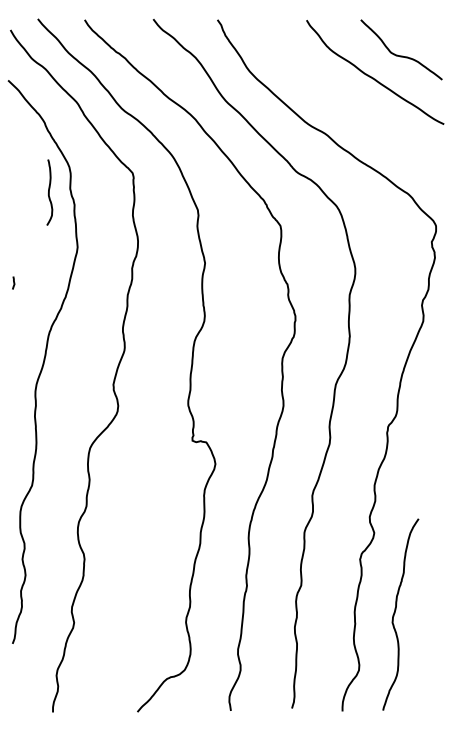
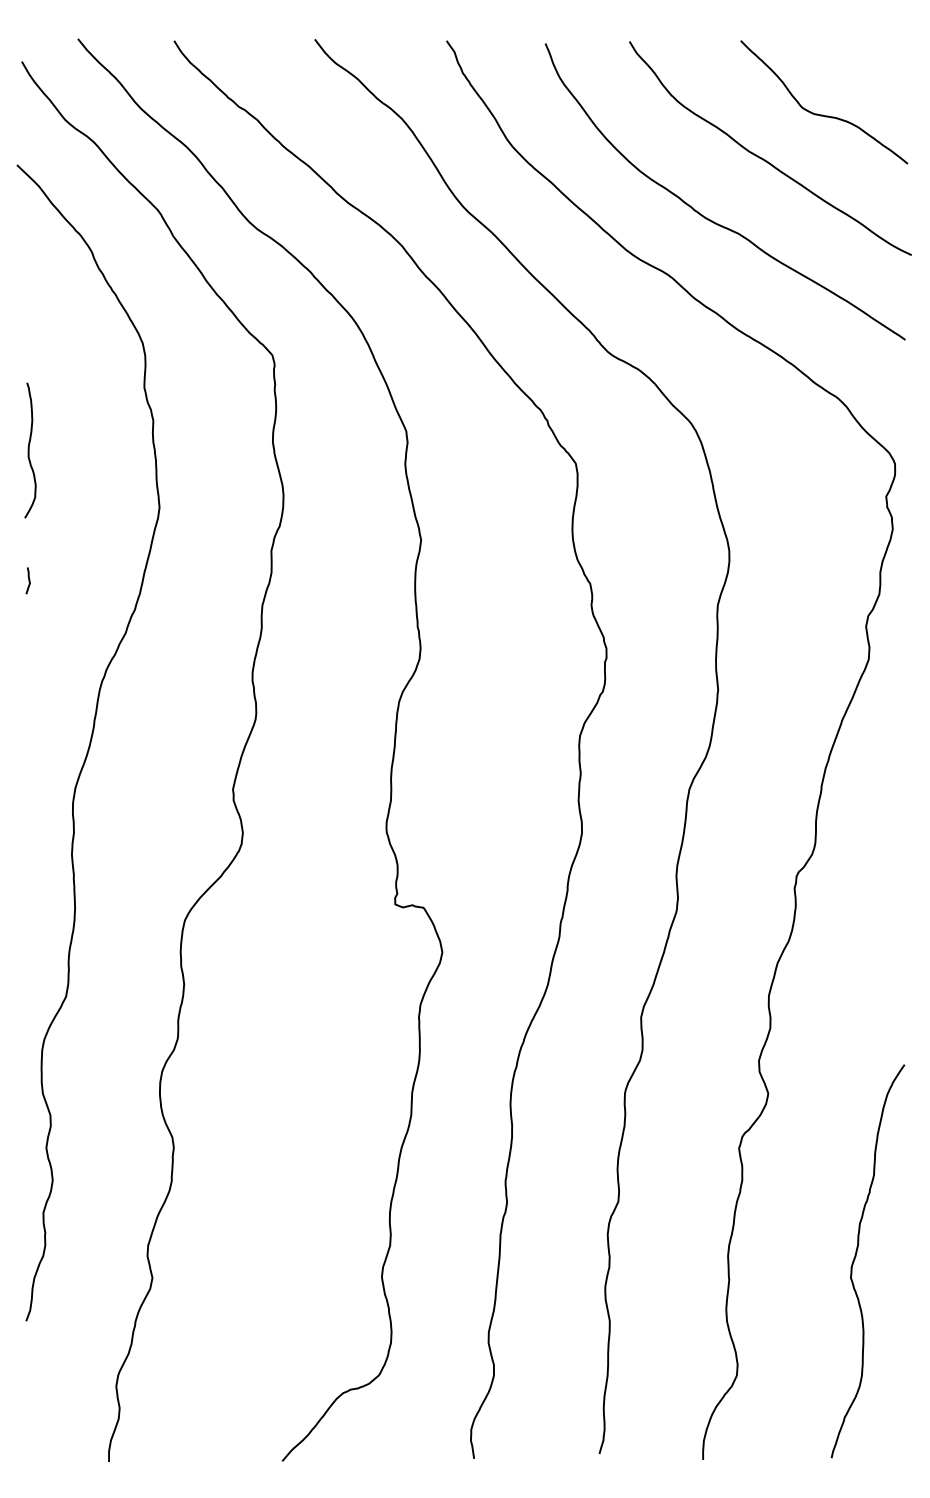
curve: (346, 106) -> (711, 218), added
curve: (49, 192) -> (29, 450), moved
curve: (395, 613) -> (856, 1258), moved

